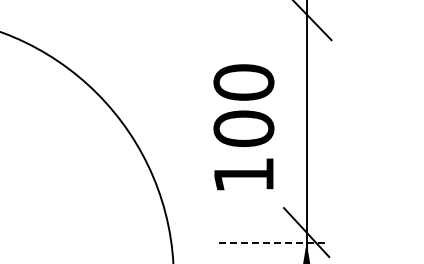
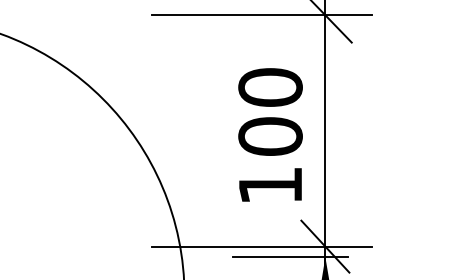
line: (246, 14) -> (261, 15), added
text: (243, 127) -> (270, 135), moved
line: (246, 232) -> (261, 246), added
line: (273, 242) -> (290, 257), dashed -> solid

